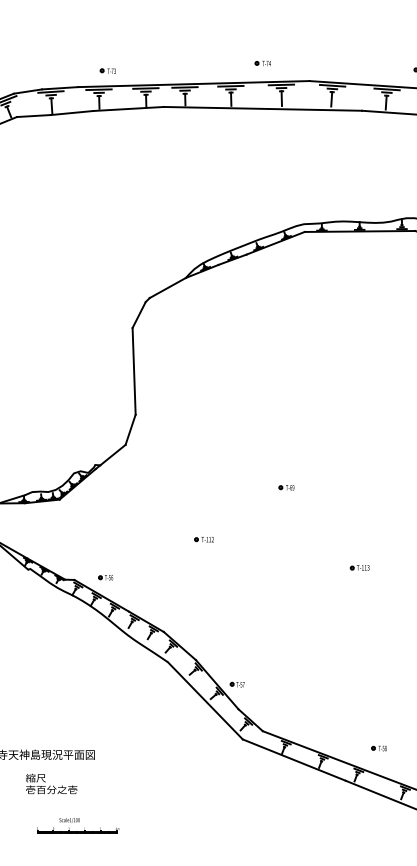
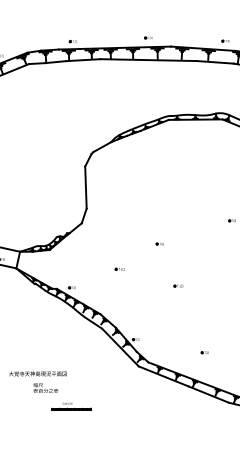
part: (359, 566) -> (178, 285), moved
part: (378, 747) -> (204, 352), moved
part: (77, 826) -> (71, 406), moved

